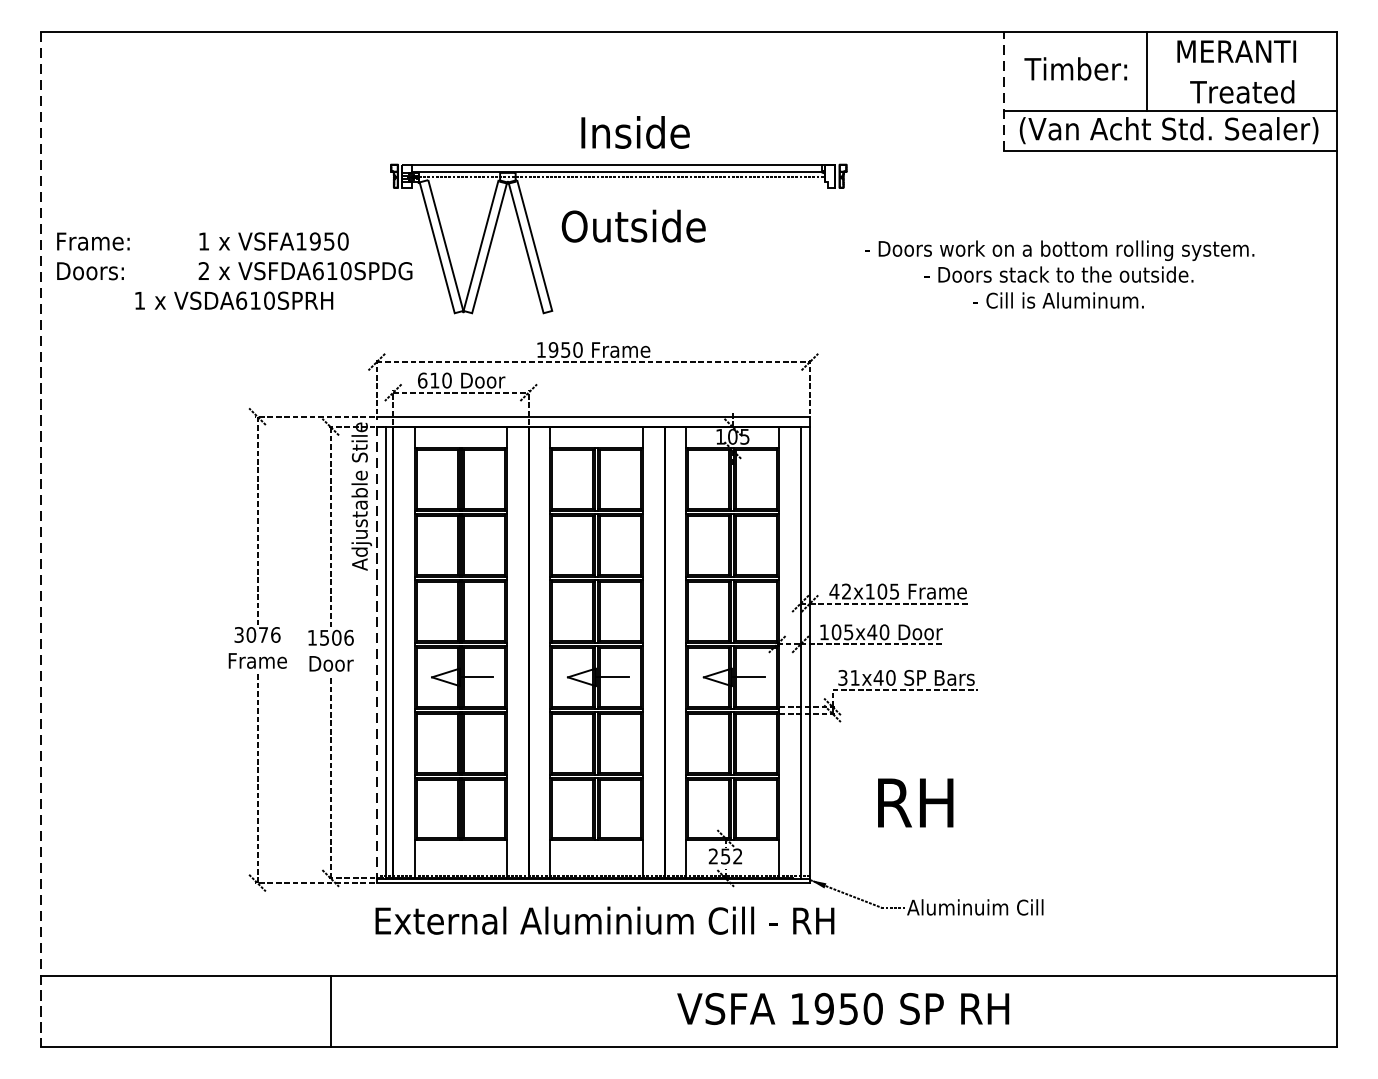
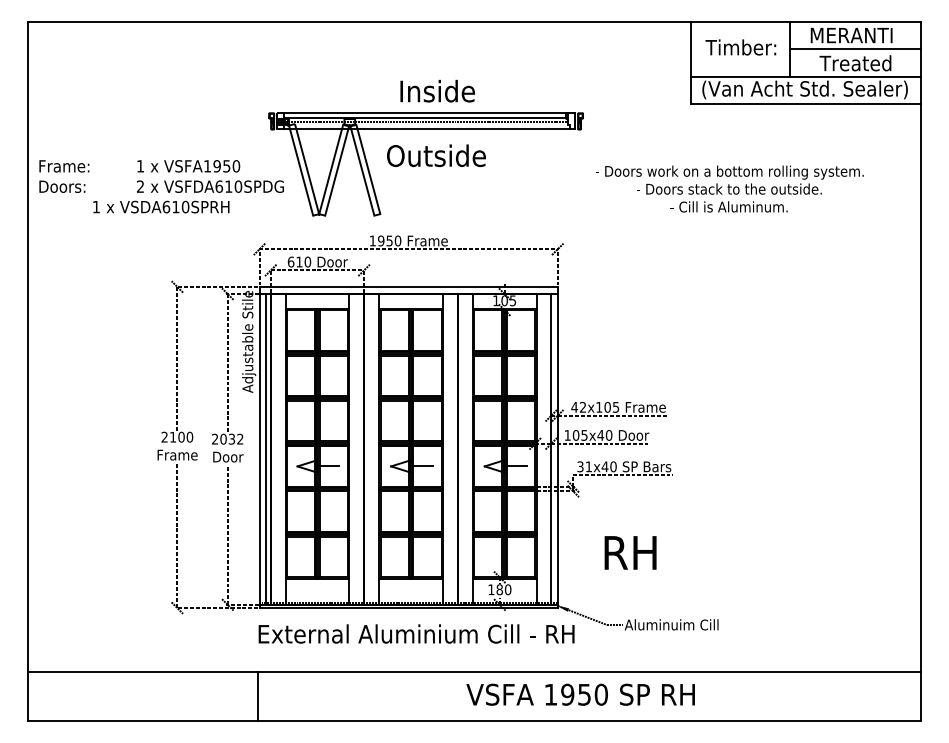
line: (1240, 71) -> (854, 49), added
line: (1004, 90) -> (691, 62), dashed -> solid
line: (619, 188) -> (426, 129), added
line: (41, 539) -> (28, 371), dashed -> solid
text: (257, 633) -> (177, 436), 3076 -> 2100
text: (330, 636) -> (227, 438), 1506 -> 2032
line: (376, 649) -> (259, 447), dashed -> solid
text: (725, 856) -> (499, 589), 252 -> 180
line: (330, 1010) -> (257, 695), moved

